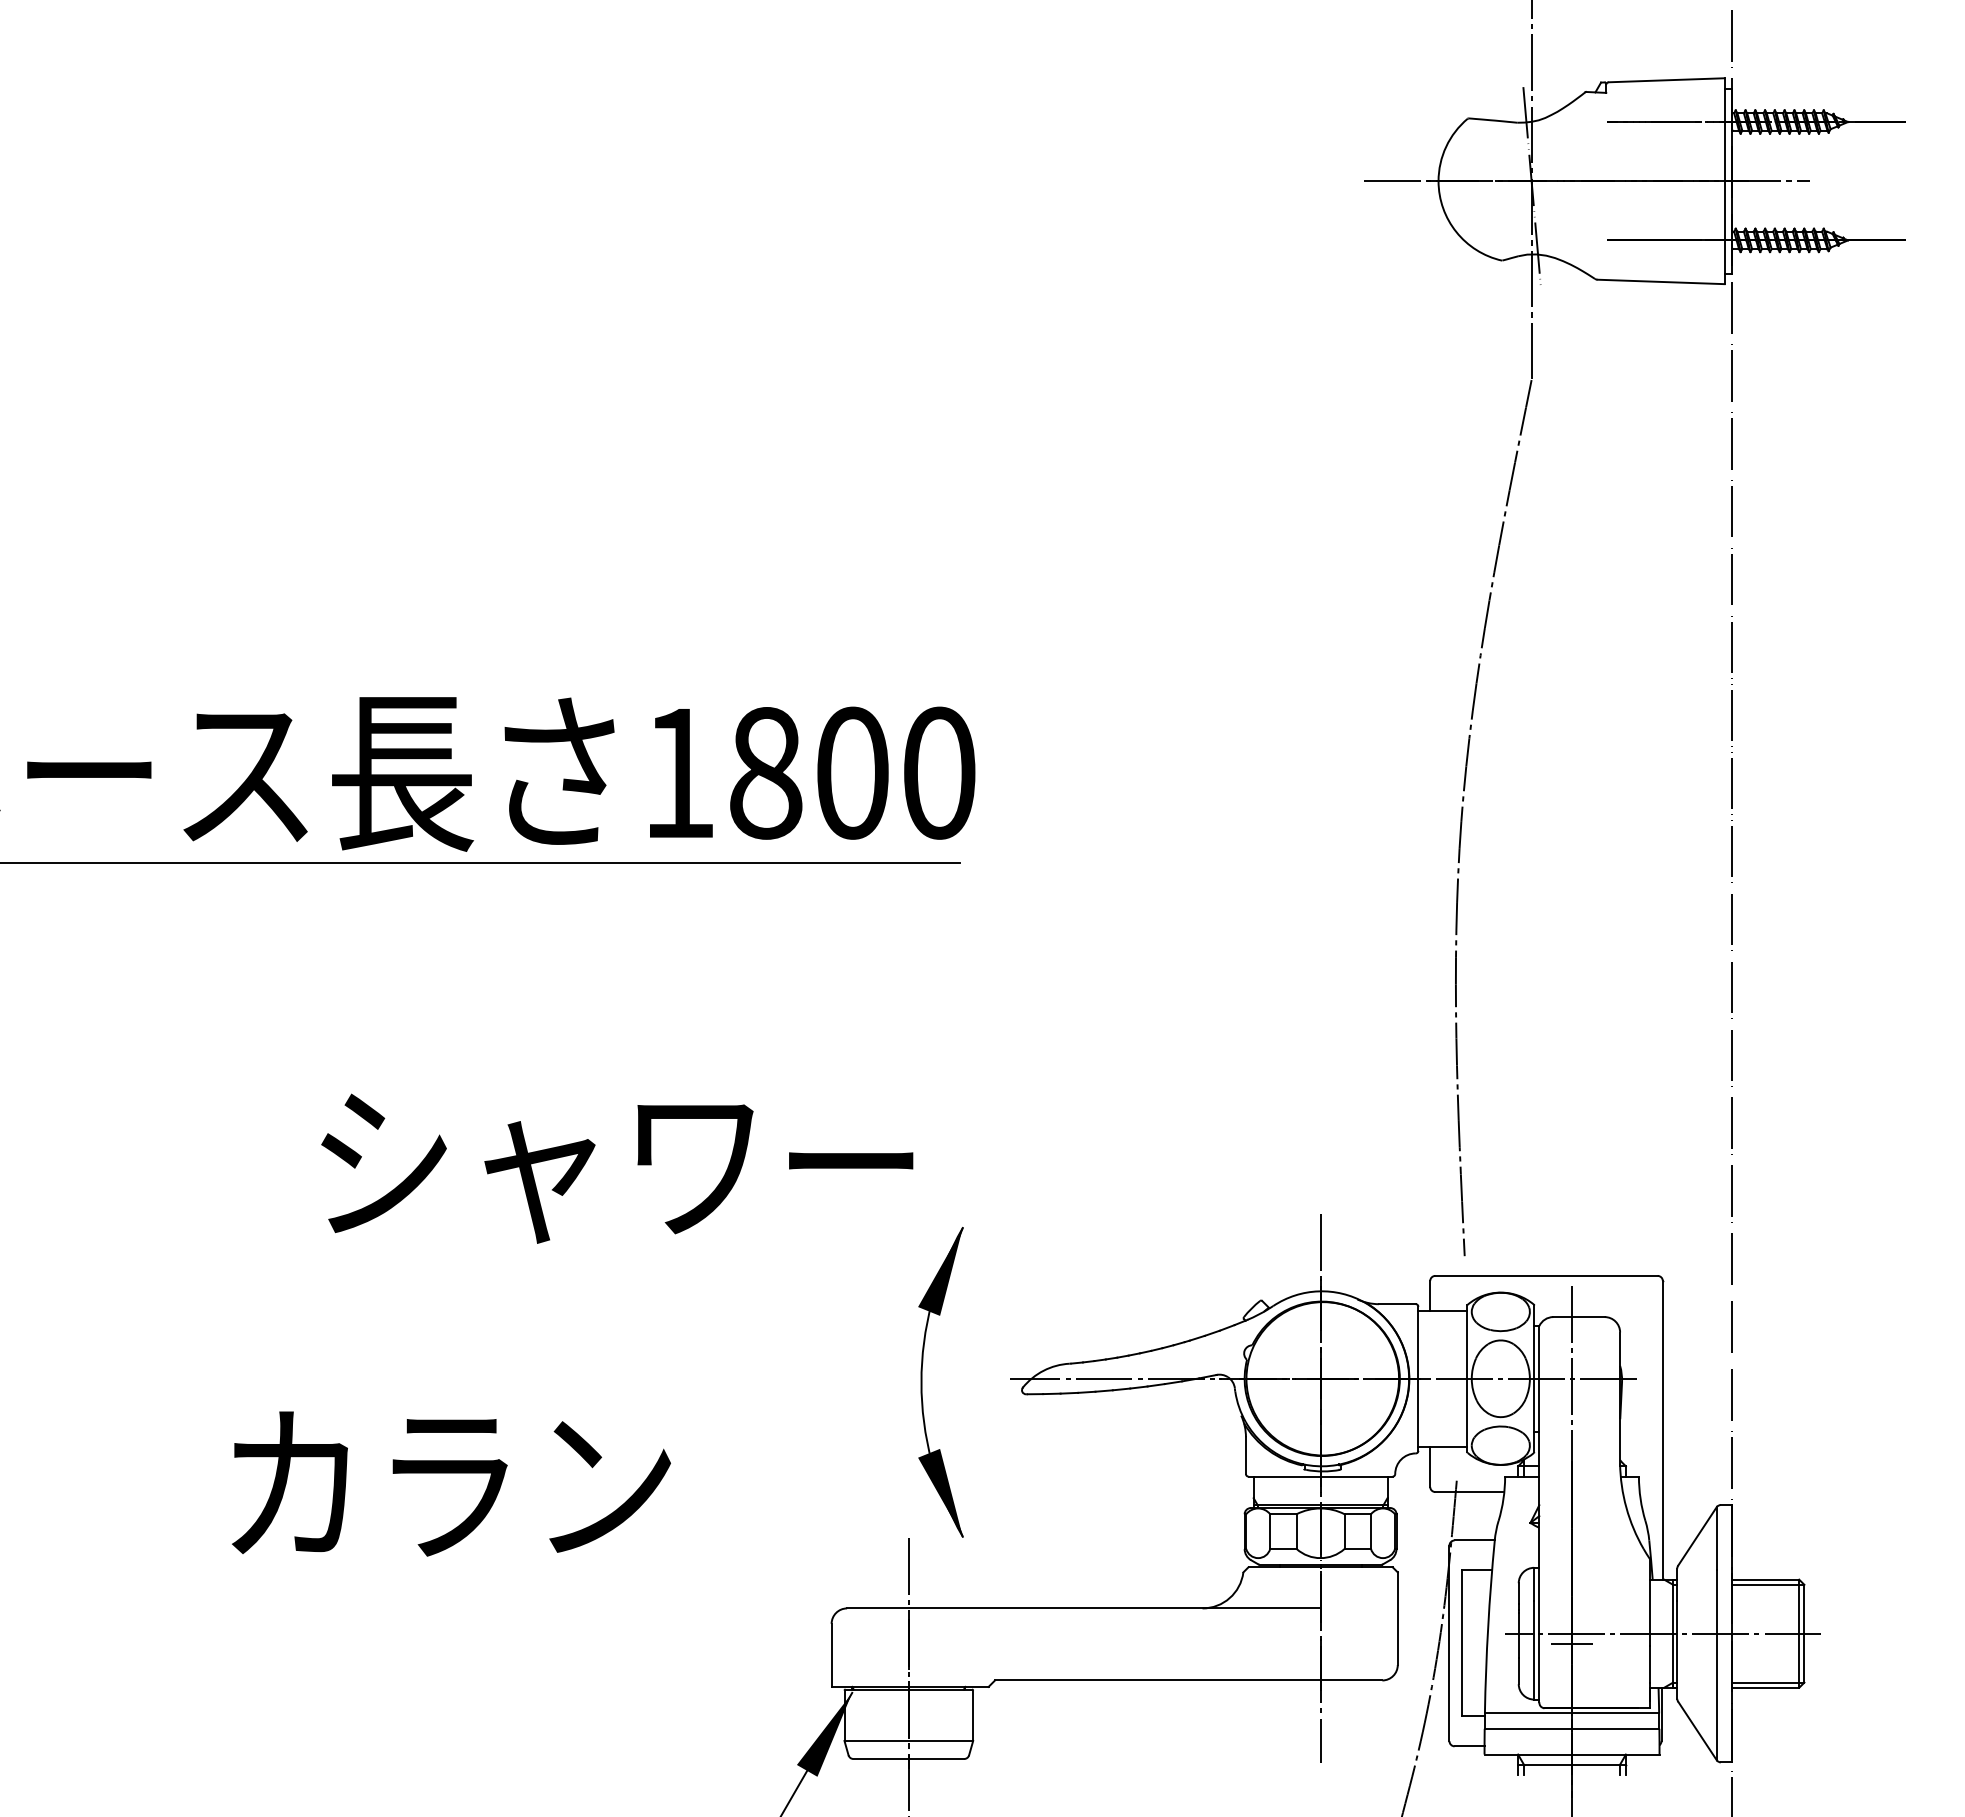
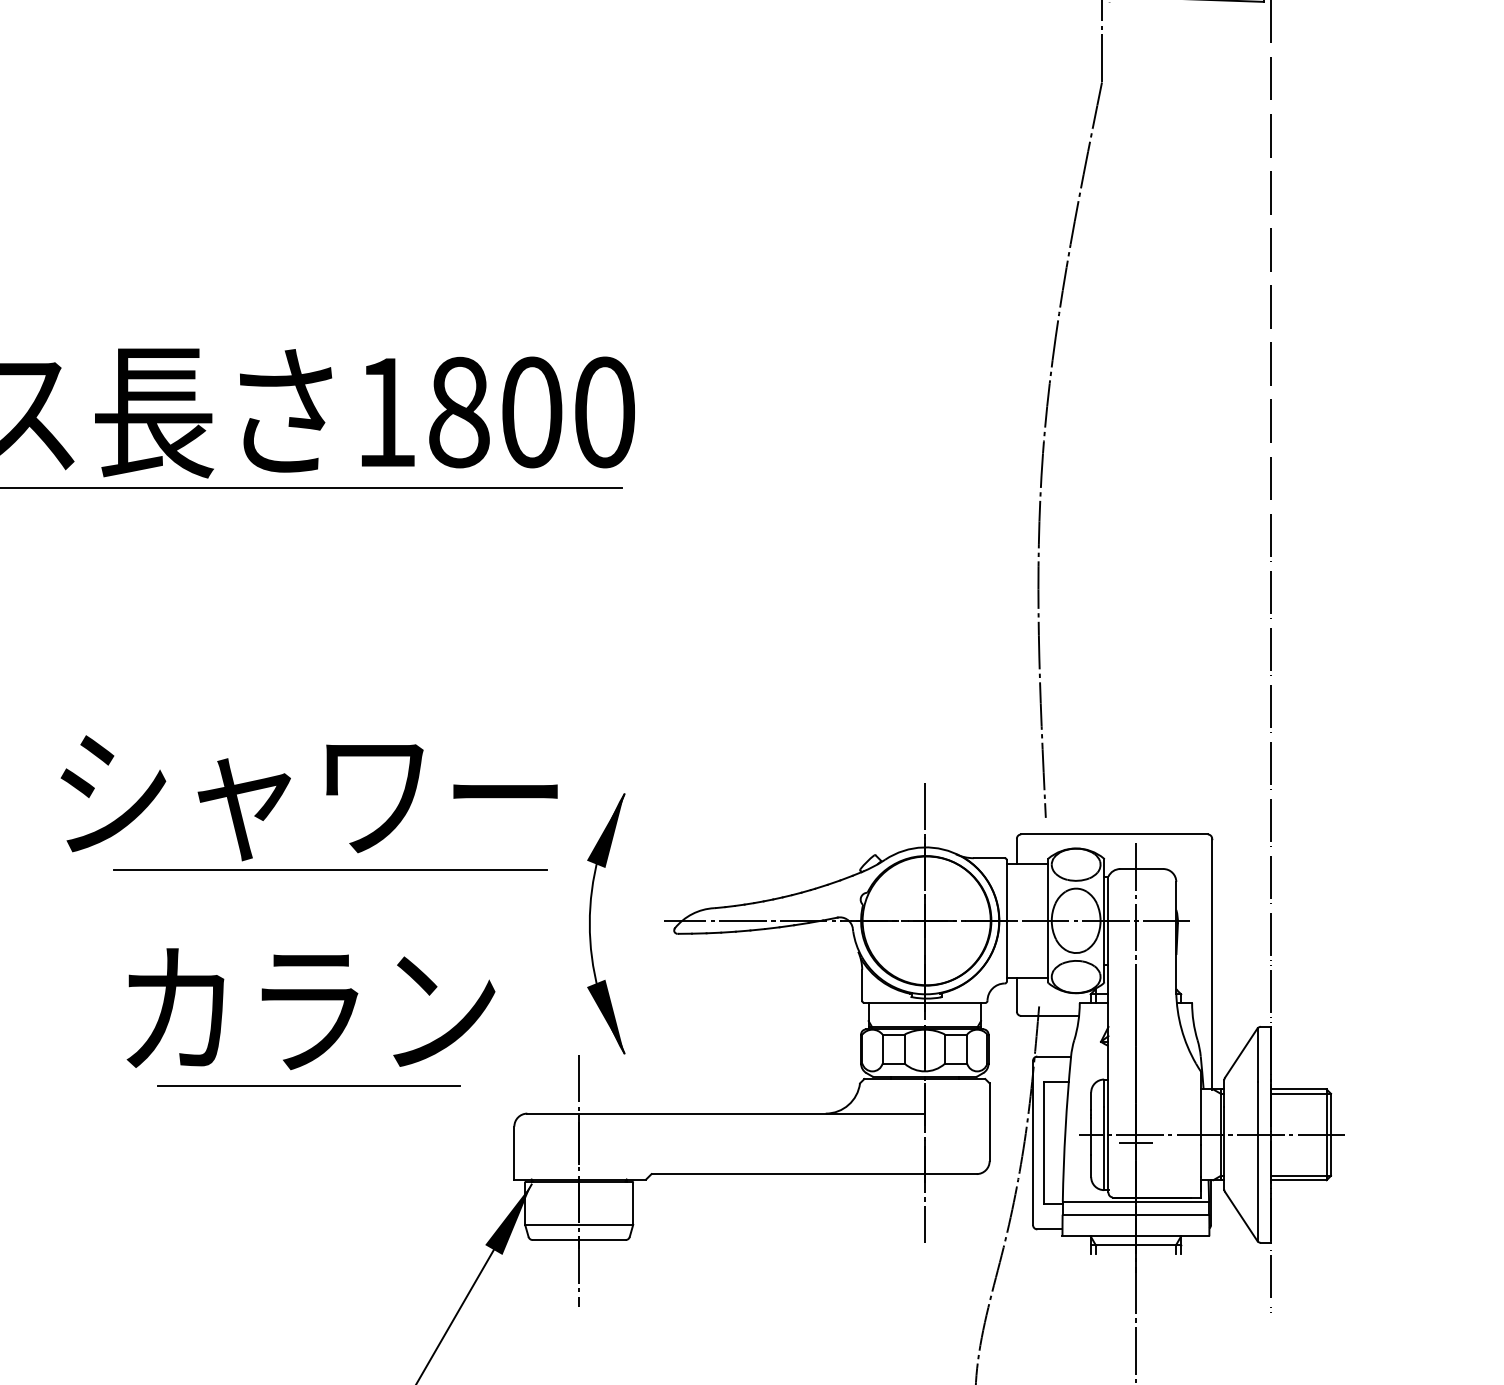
text: (617, 1168) -> (309, 798), moved
line: (612, 1318) -> (330, 870), added
text: (451, 1483) -> (311, 1008), moved
line: (586, 1575) -> (308, 1085), added

